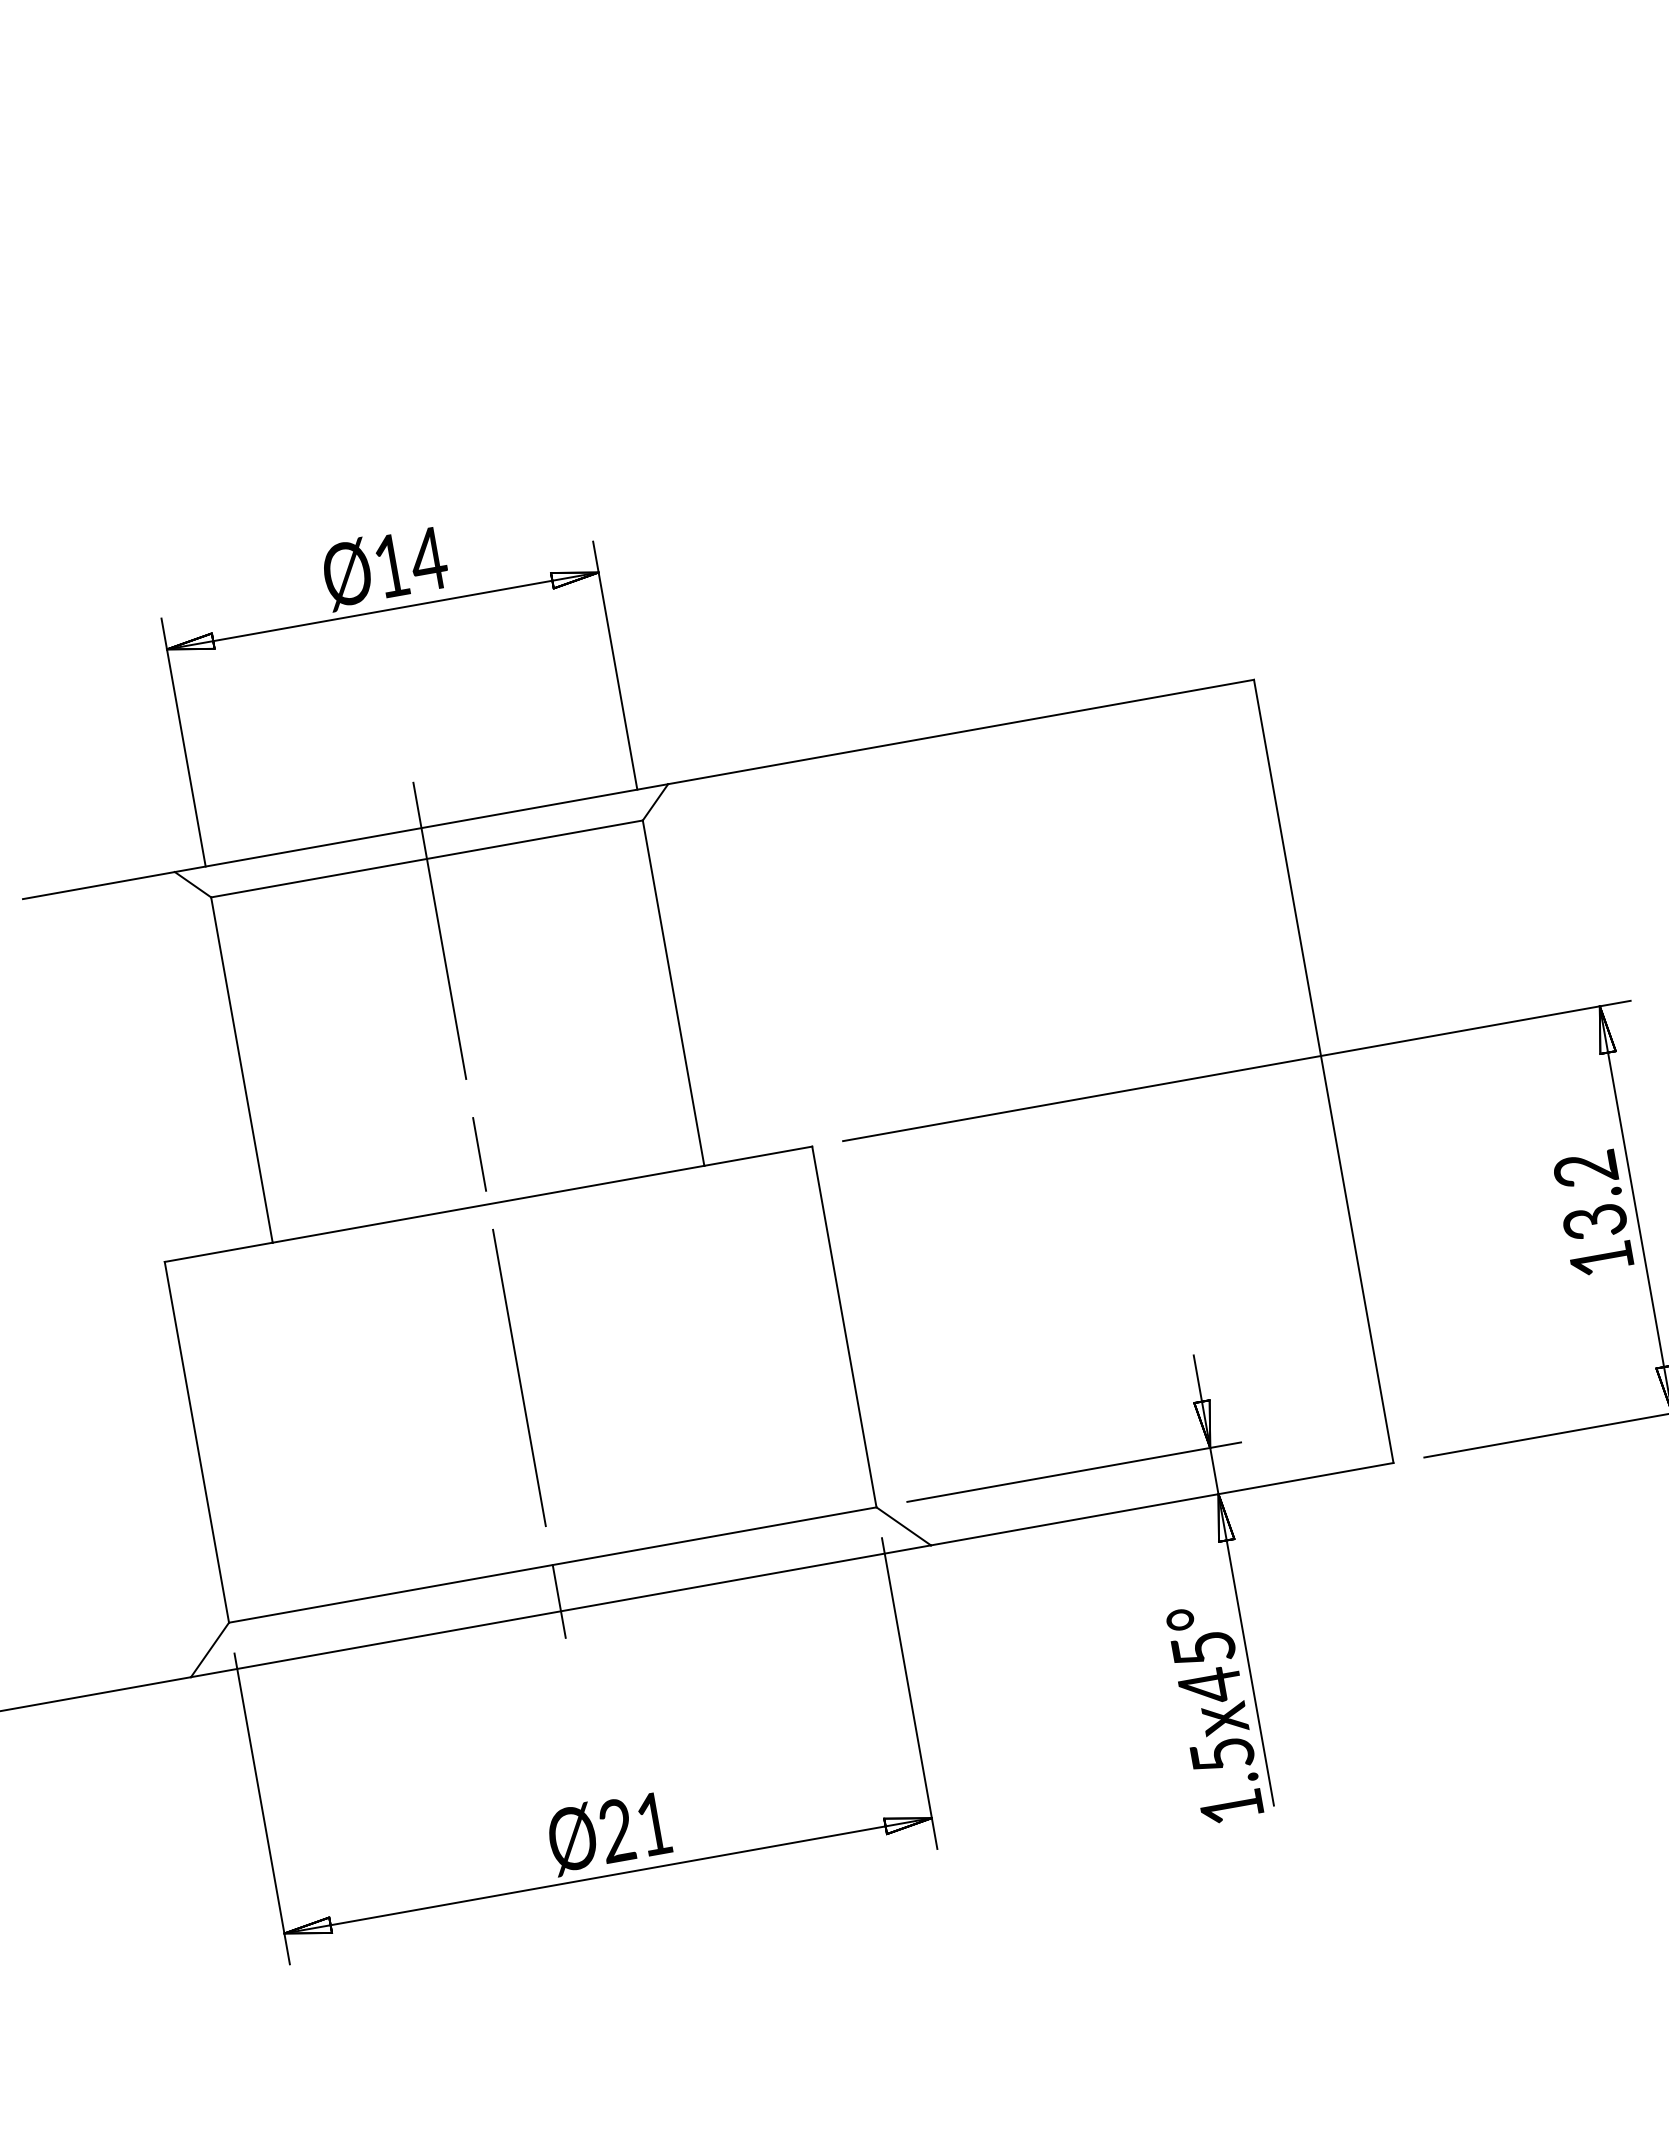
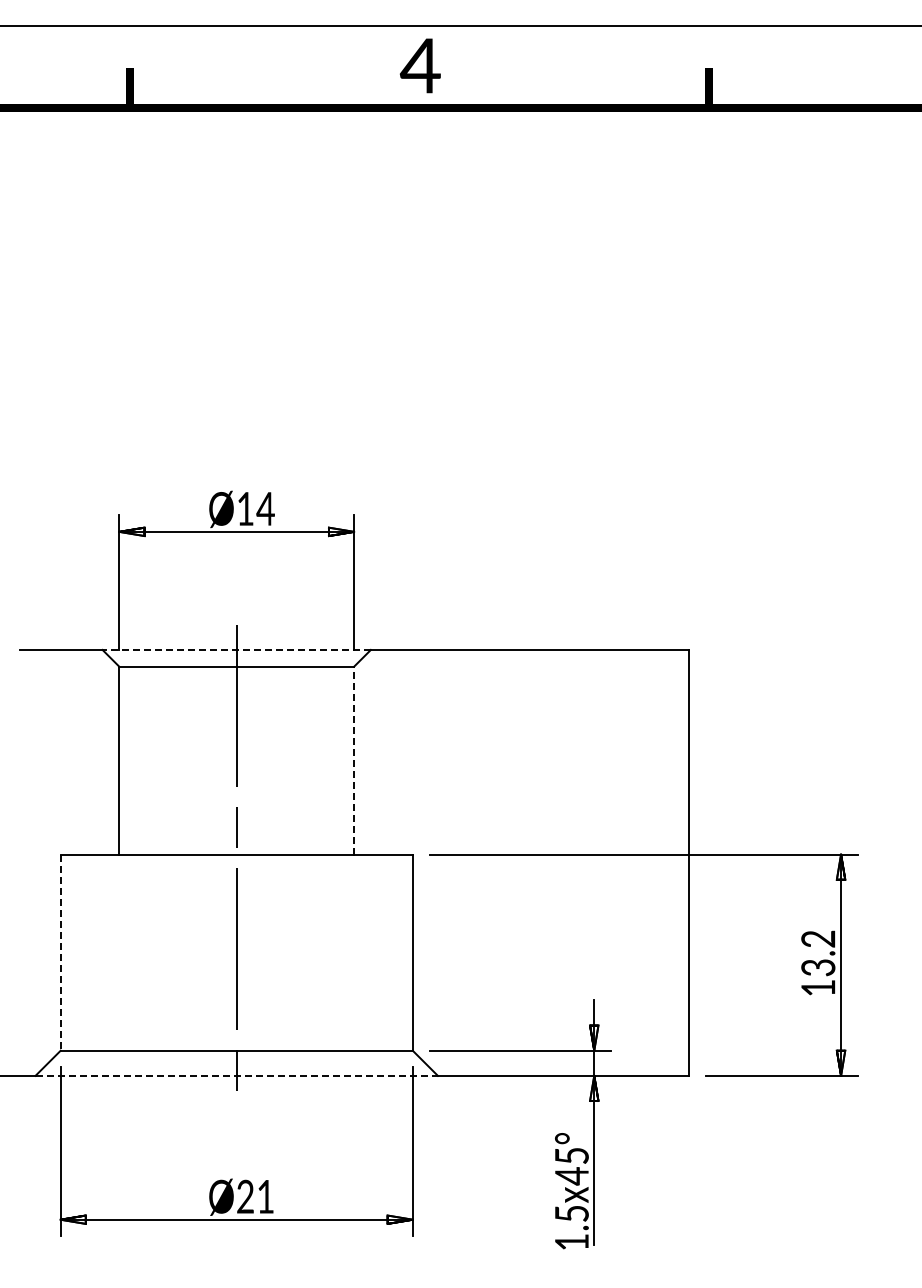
line: (420, 827) -> (236, 649), solid -> dashed
line: (674, 992) -> (354, 760), solid -> dashed
line: (196, 1443) -> (60, 953), solid -> dashed
line: (562, 1610) -> (237, 1075), solid -> dashed

